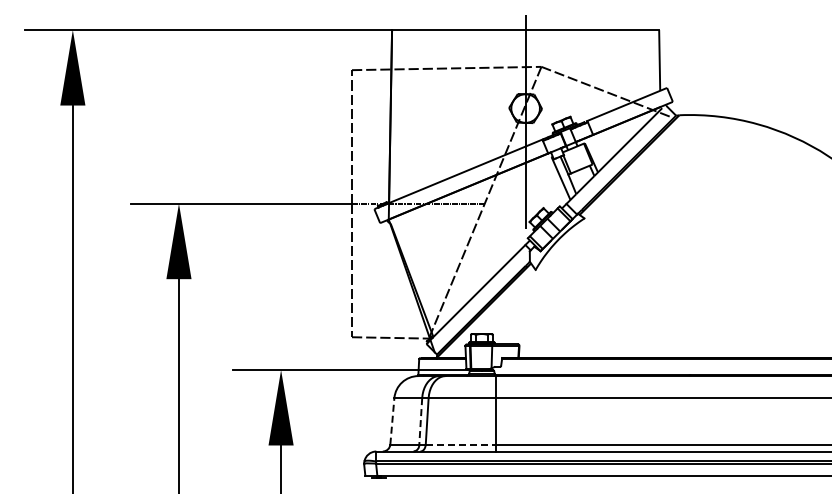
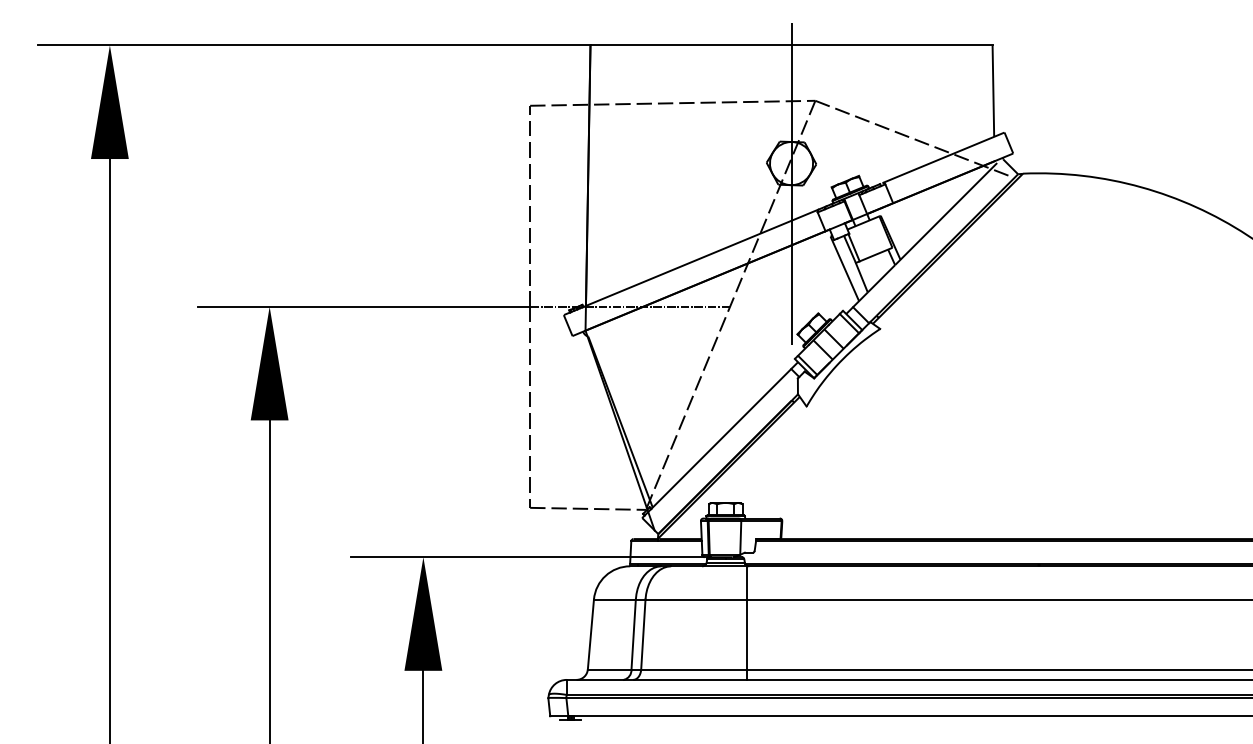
line: (392, 420) -> (591, 633), dashed -> solid
line: (420, 421) -> (633, 634), dashed -> solid
line: (460, 444) -> (693, 669), dashed -> solid

